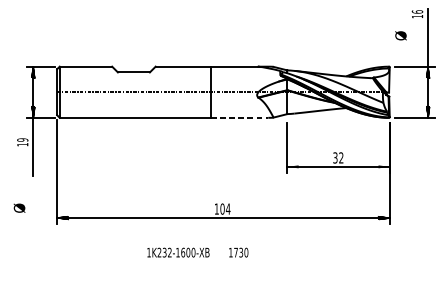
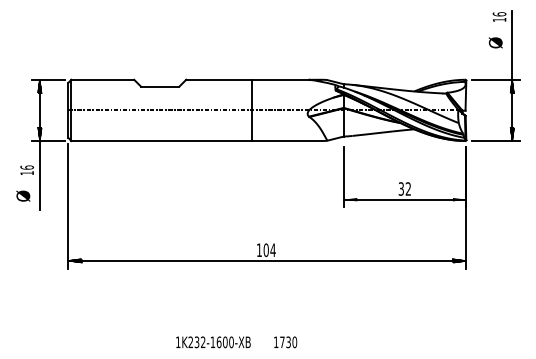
text: (400, 35) -> (495, 42), moved
line: (239, 118) -> (286, 141), dashed -> solid
text: (22, 139) -> (26, 167), 19 -> 16
text: (19, 207) -> (23, 195), moved
text: (197, 252) -> (236, 342), moved

